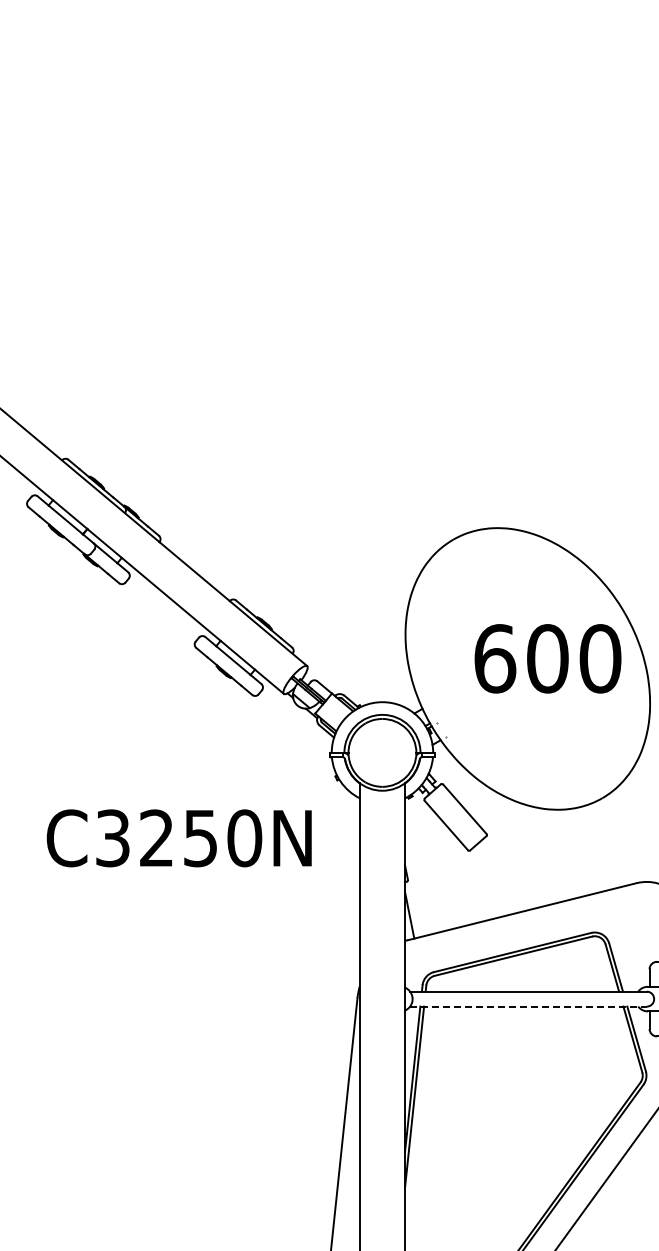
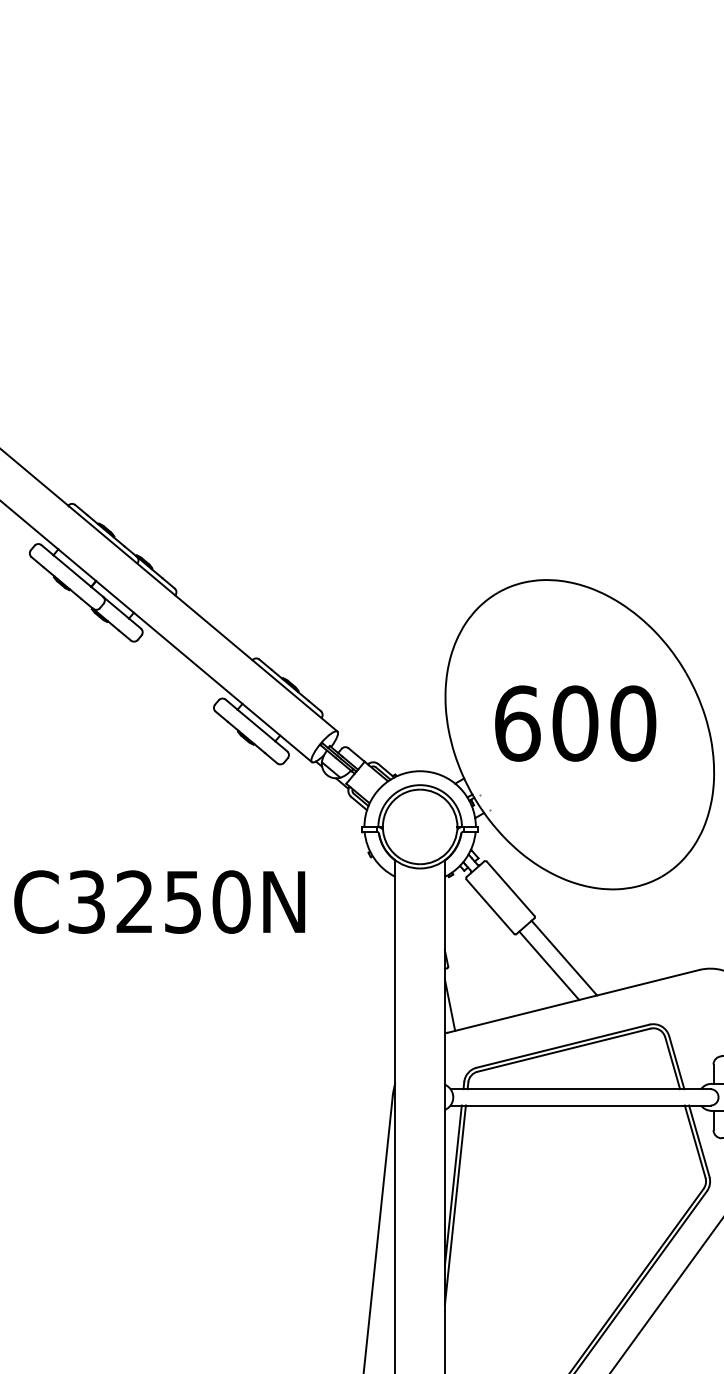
text: (547, 658) -> (575, 723), moved
text: (178, 838) -> (158, 902), moved
line: (513, 872) -> (564, 958), added
line: (499, 879) -> (548, 965), added
line: (529, 1006) -> (581, 1105), dashed -> solid

